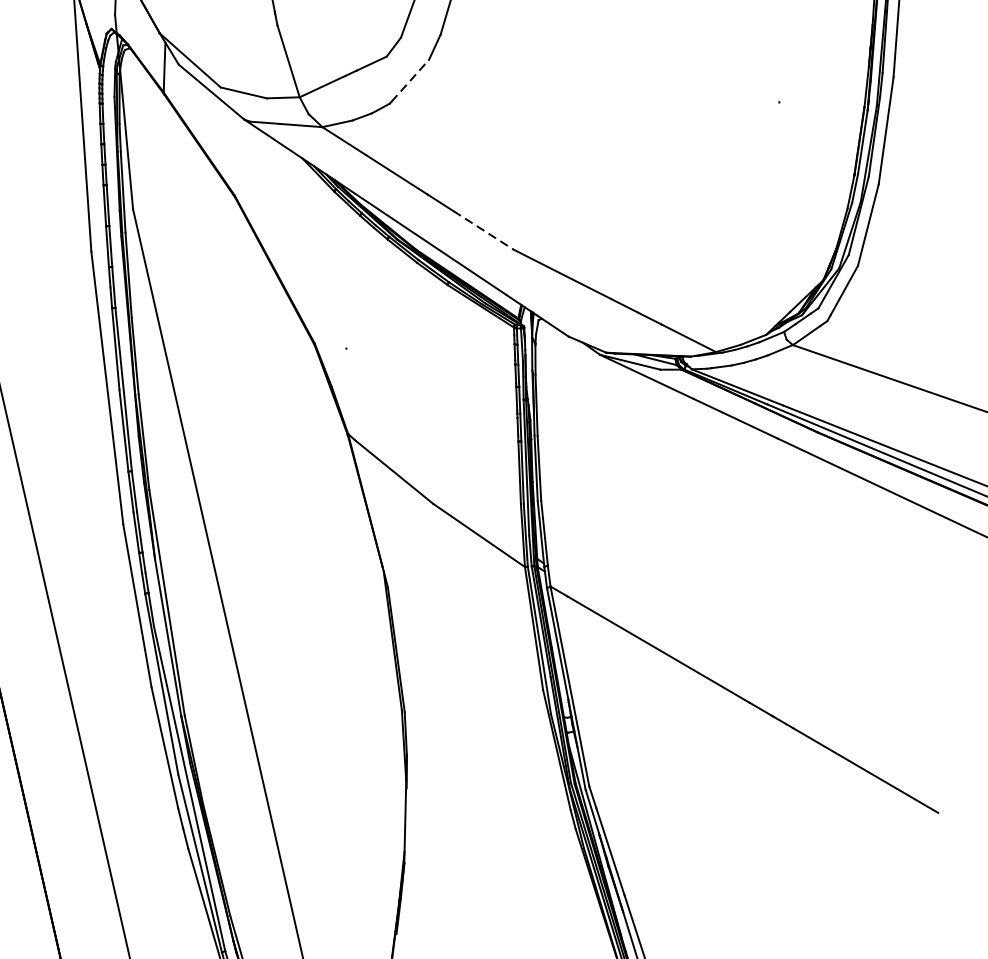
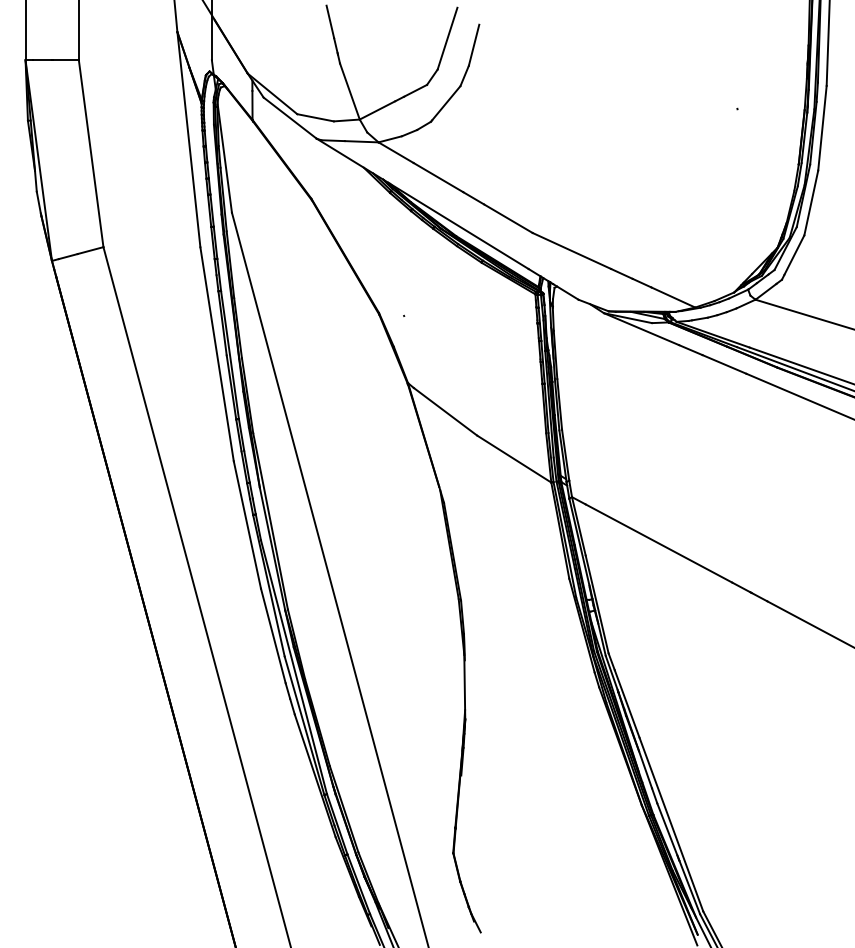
line: (410, 79) -> (446, 102), dashed -> solid
line: (483, 230) -> (508, 218), dashed -> solid

